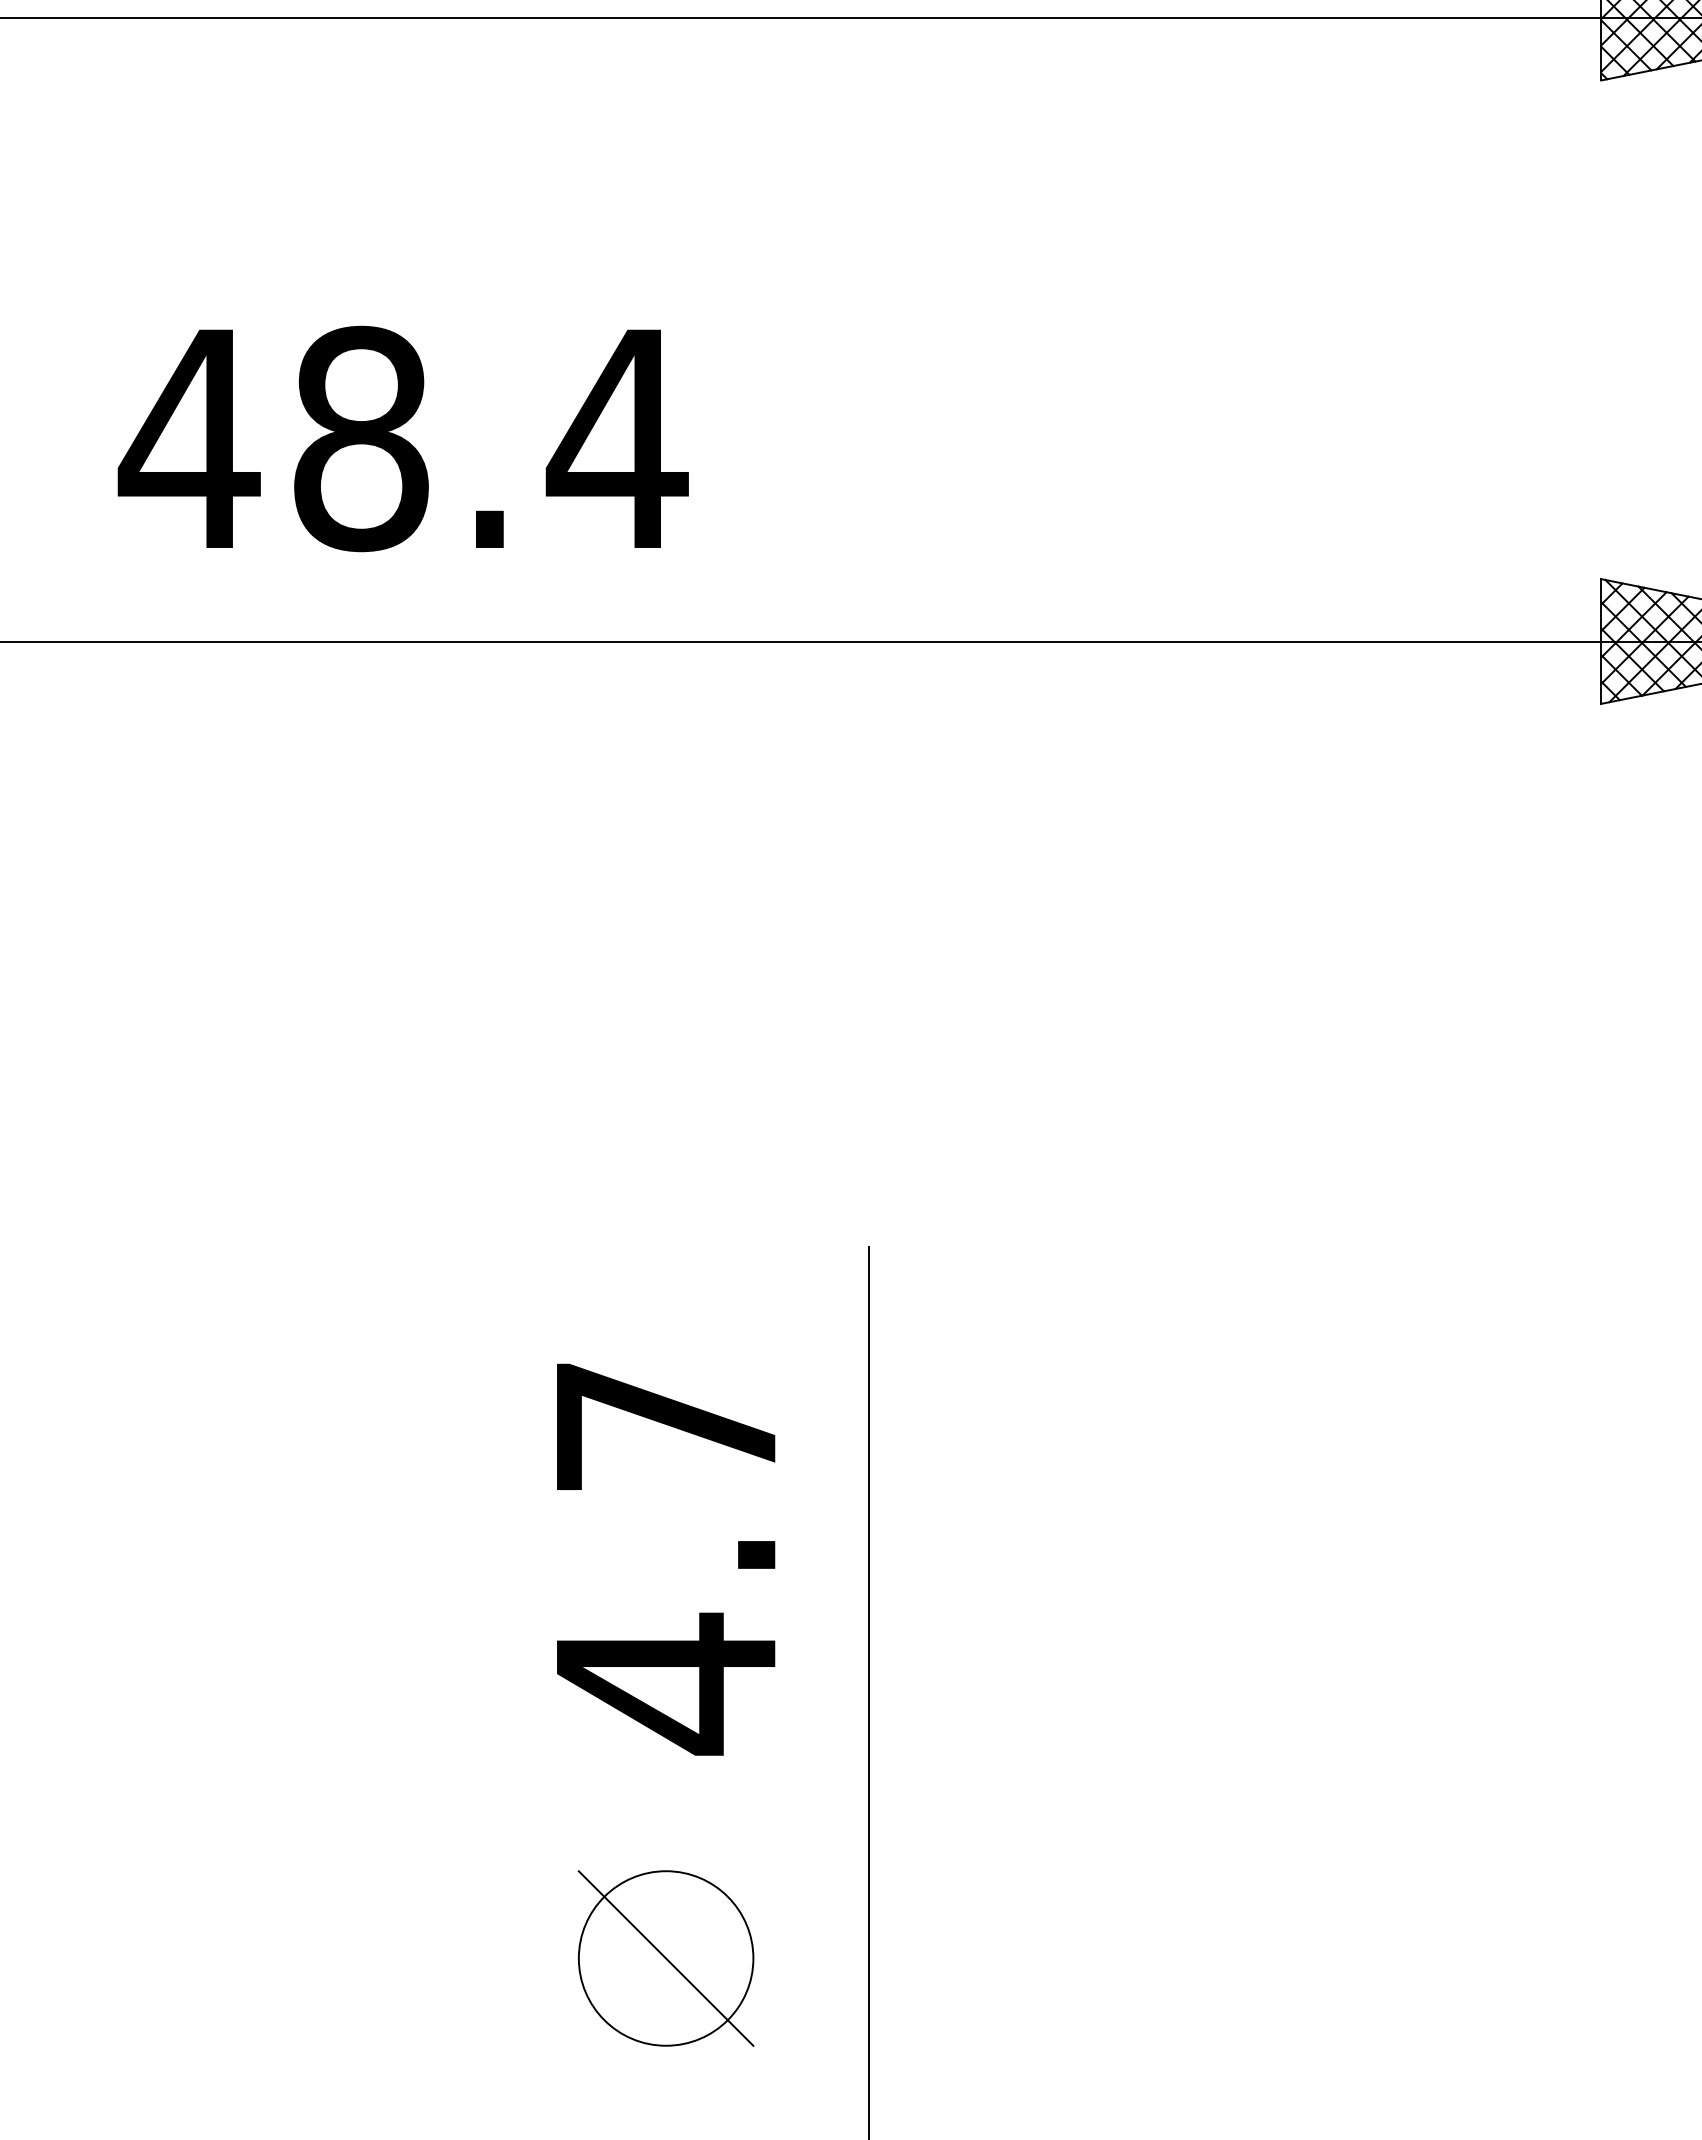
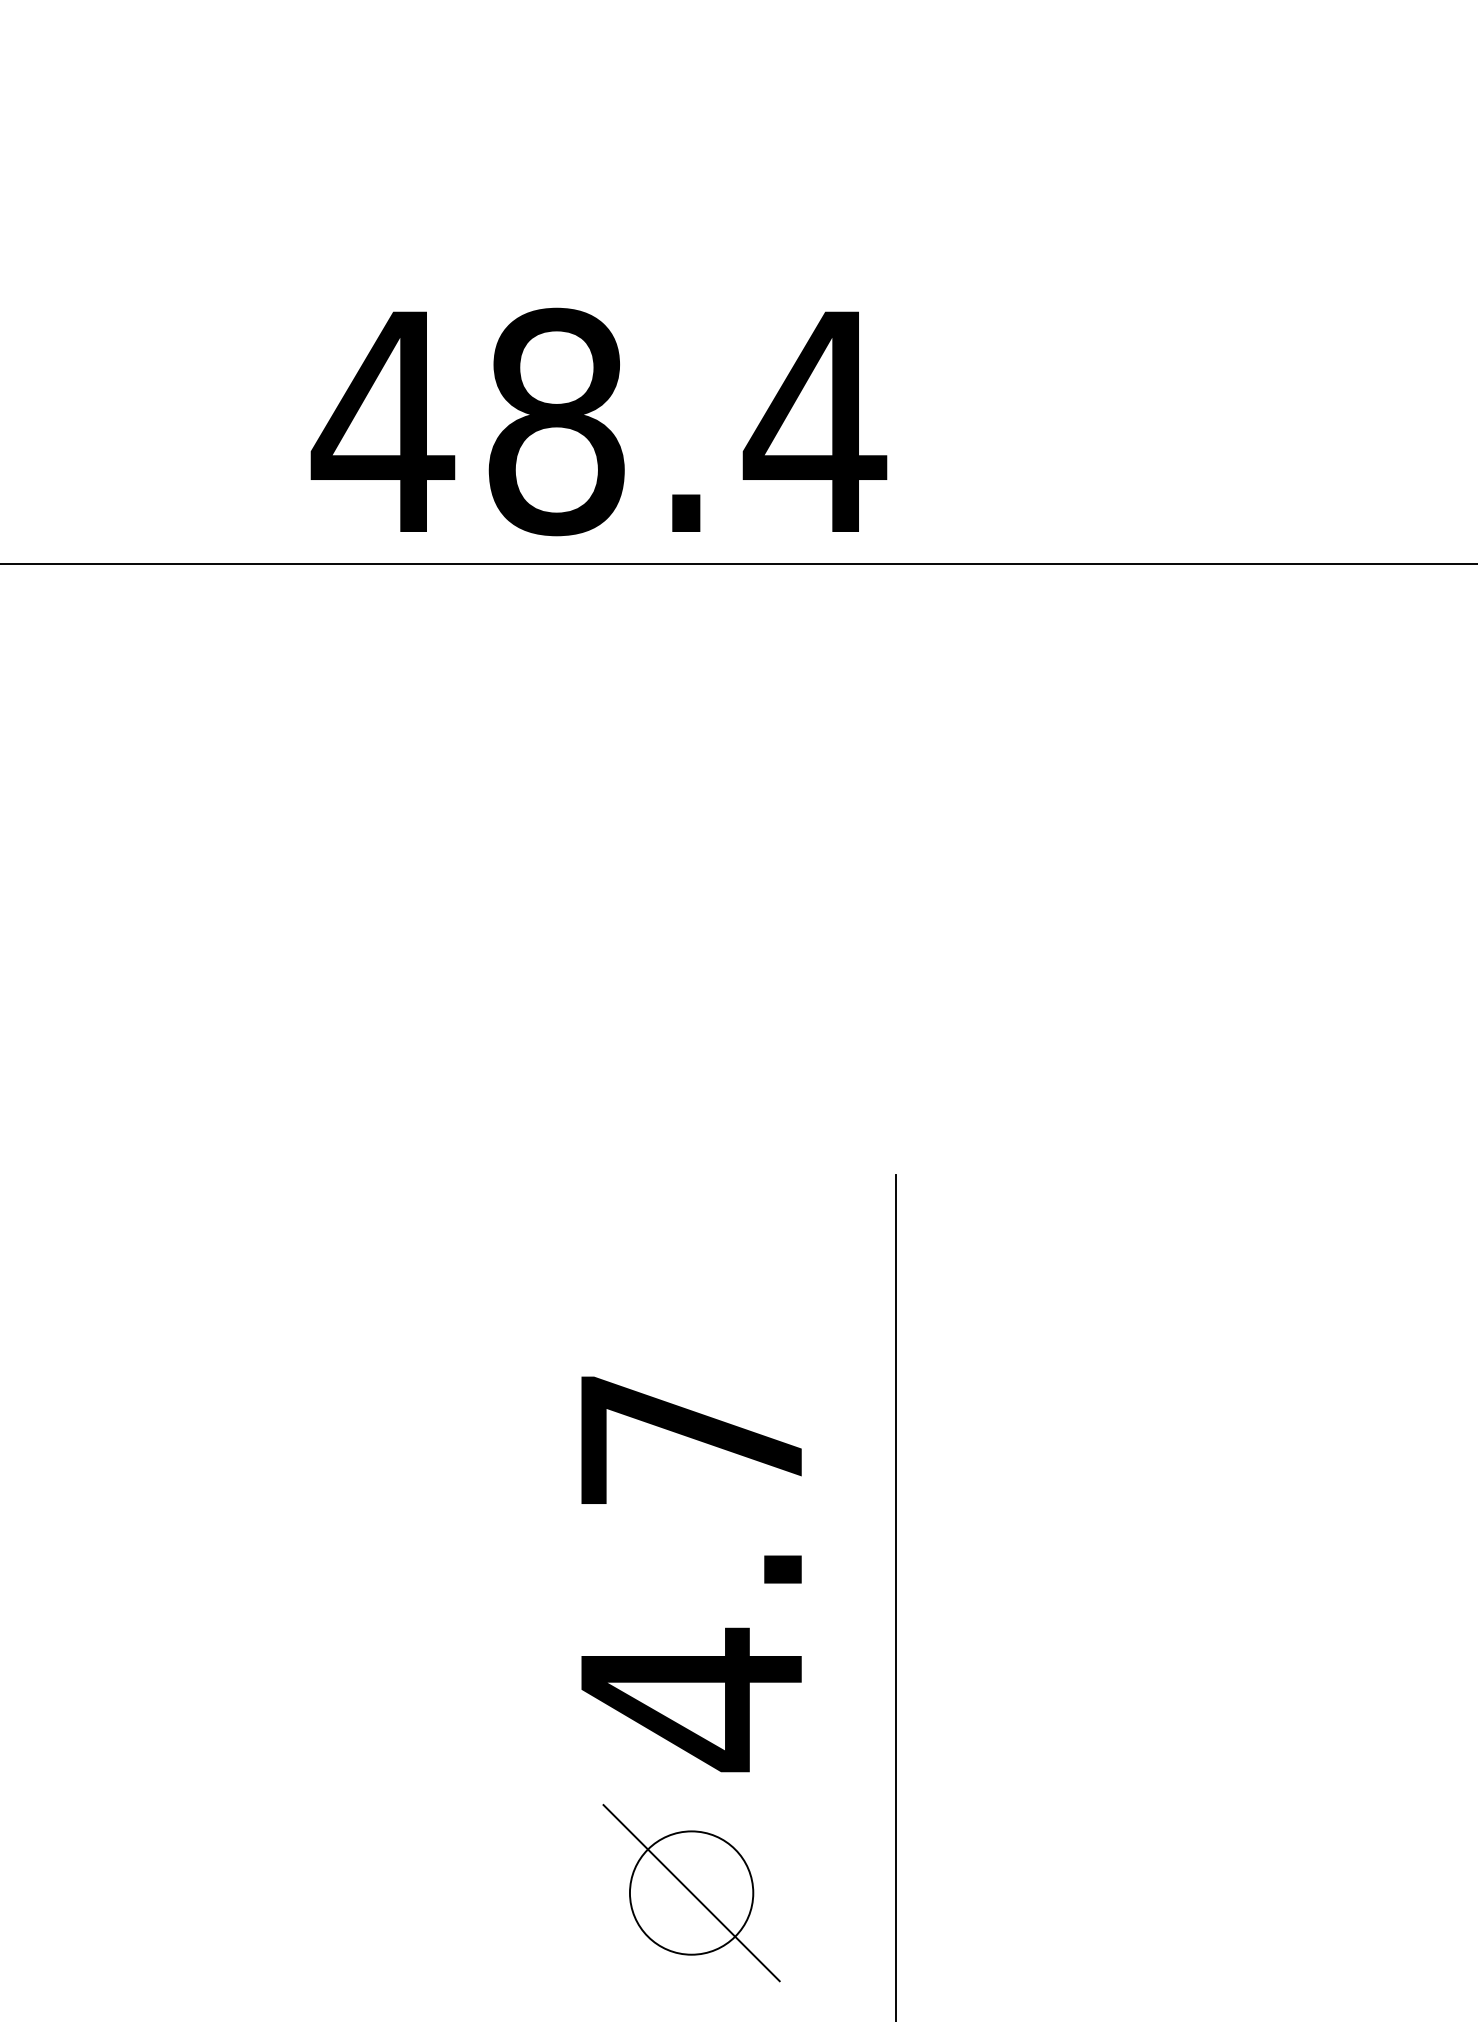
text: (402, 438) -> (598, 421), moved
text: (666, 1559) -> (692, 1574), moved
circle: (665, 1958) -> (690, 1893), size x0.7

